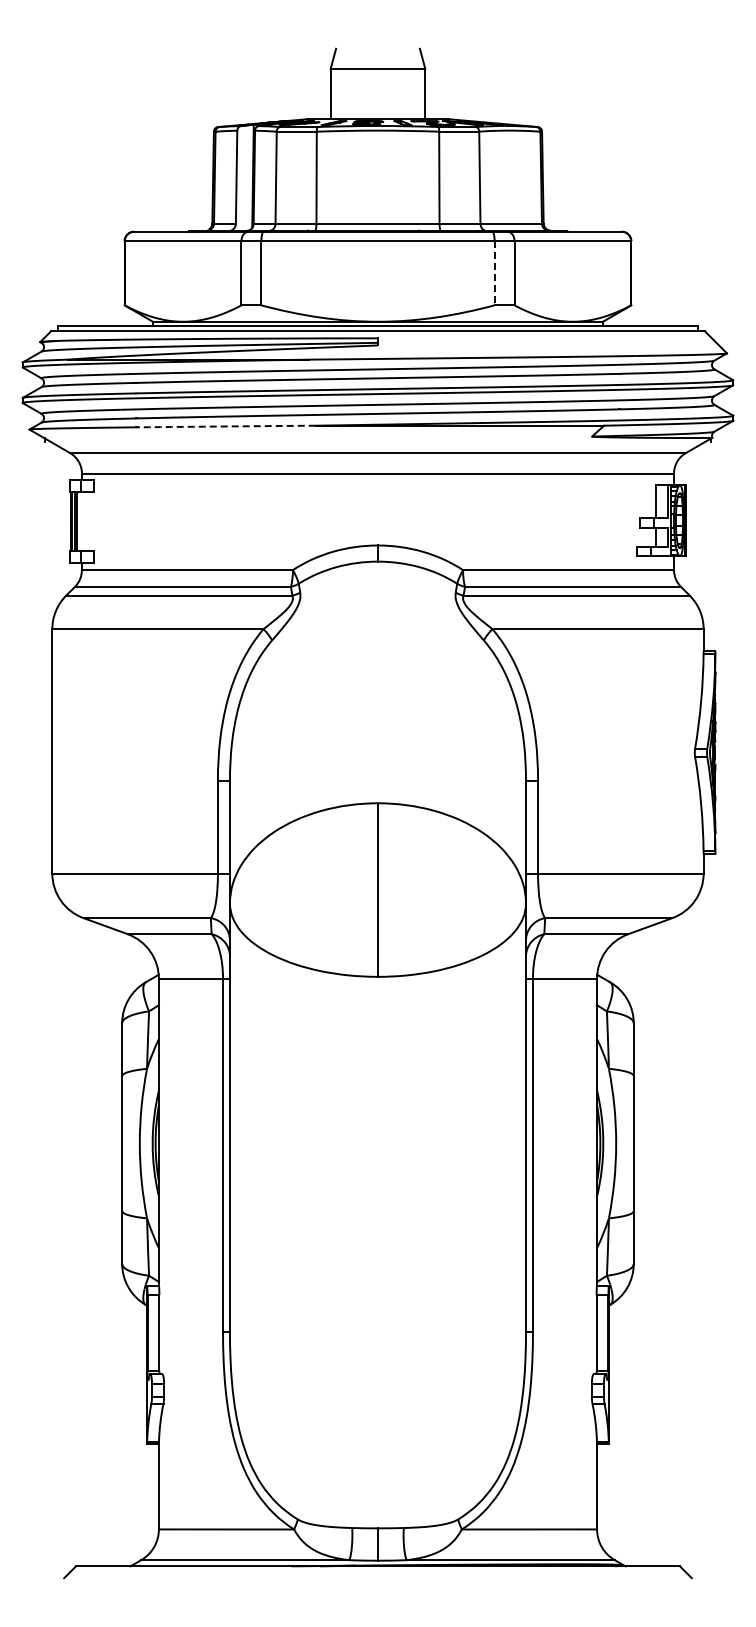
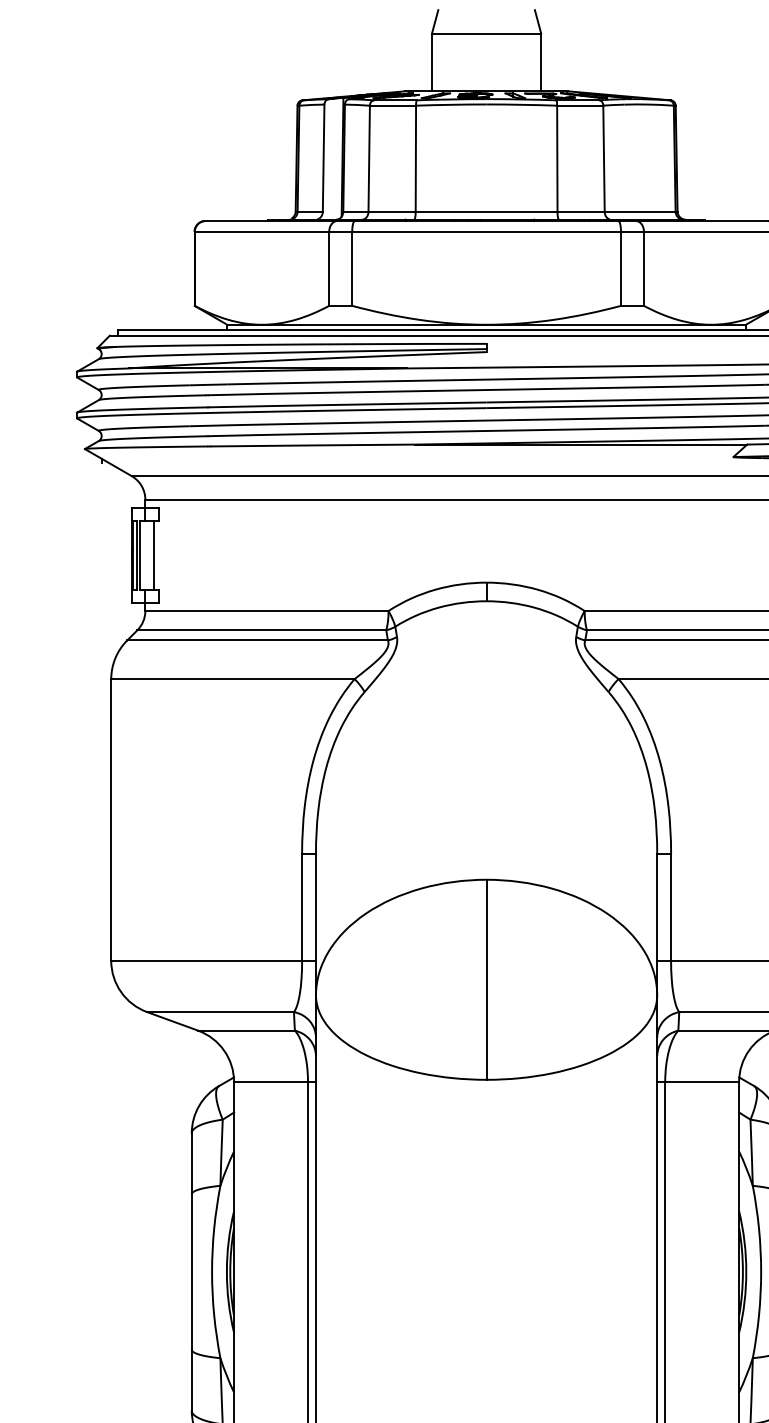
line: (494, 273) -> (620, 269), dashed -> solid
arc: (227, 426) -> (313, 445), dashed -> solid
line: (89, 521) -> (154, 554), added

